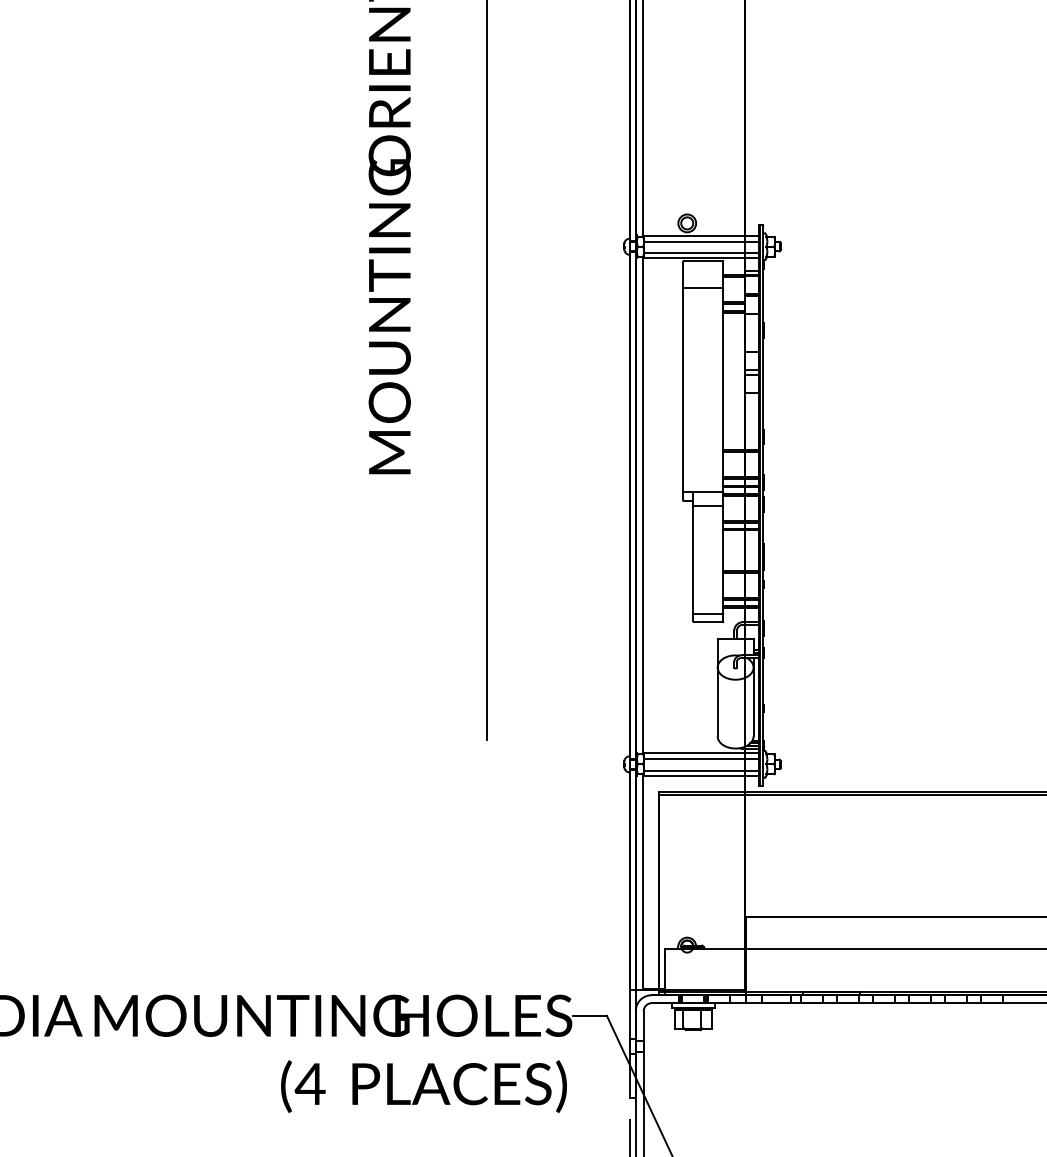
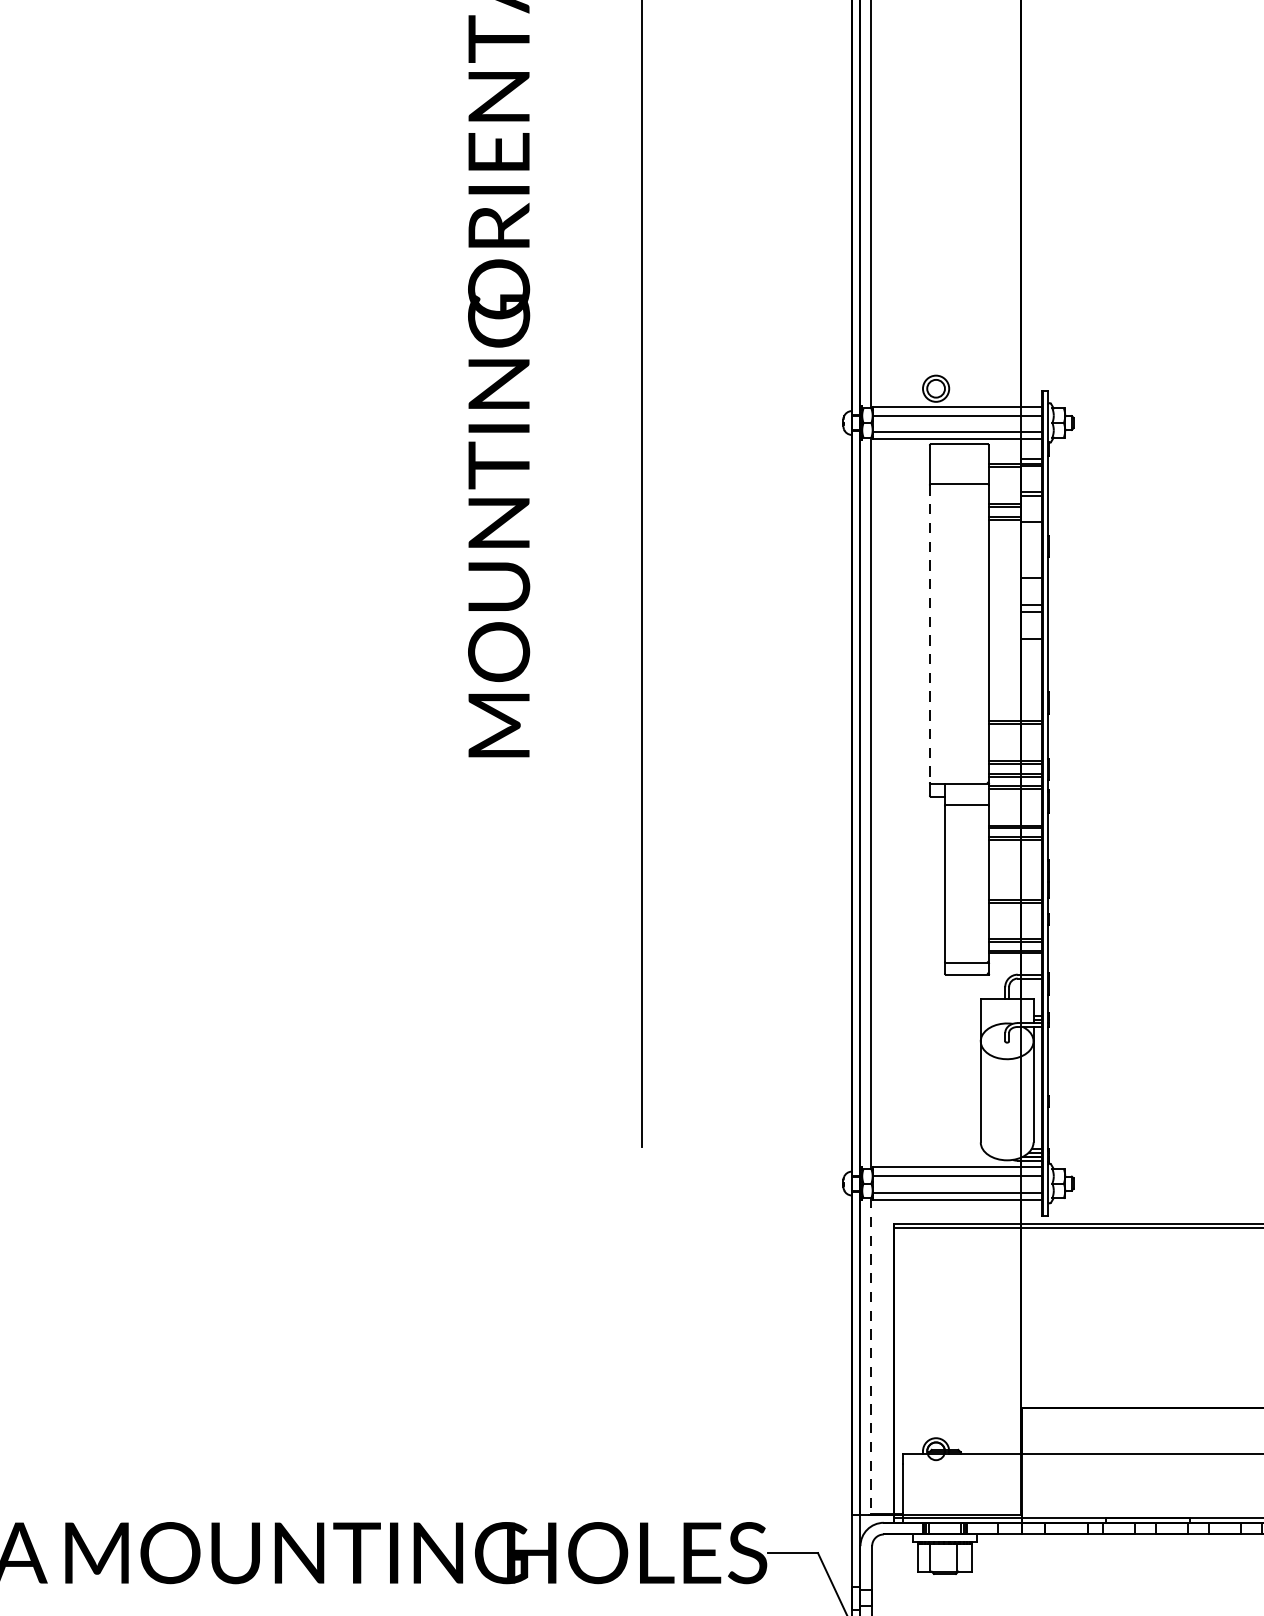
line: (682, 390) -> (929, 634), solid -> dashed
line: (642, 882) -> (870, 1357), solid -> dashed

